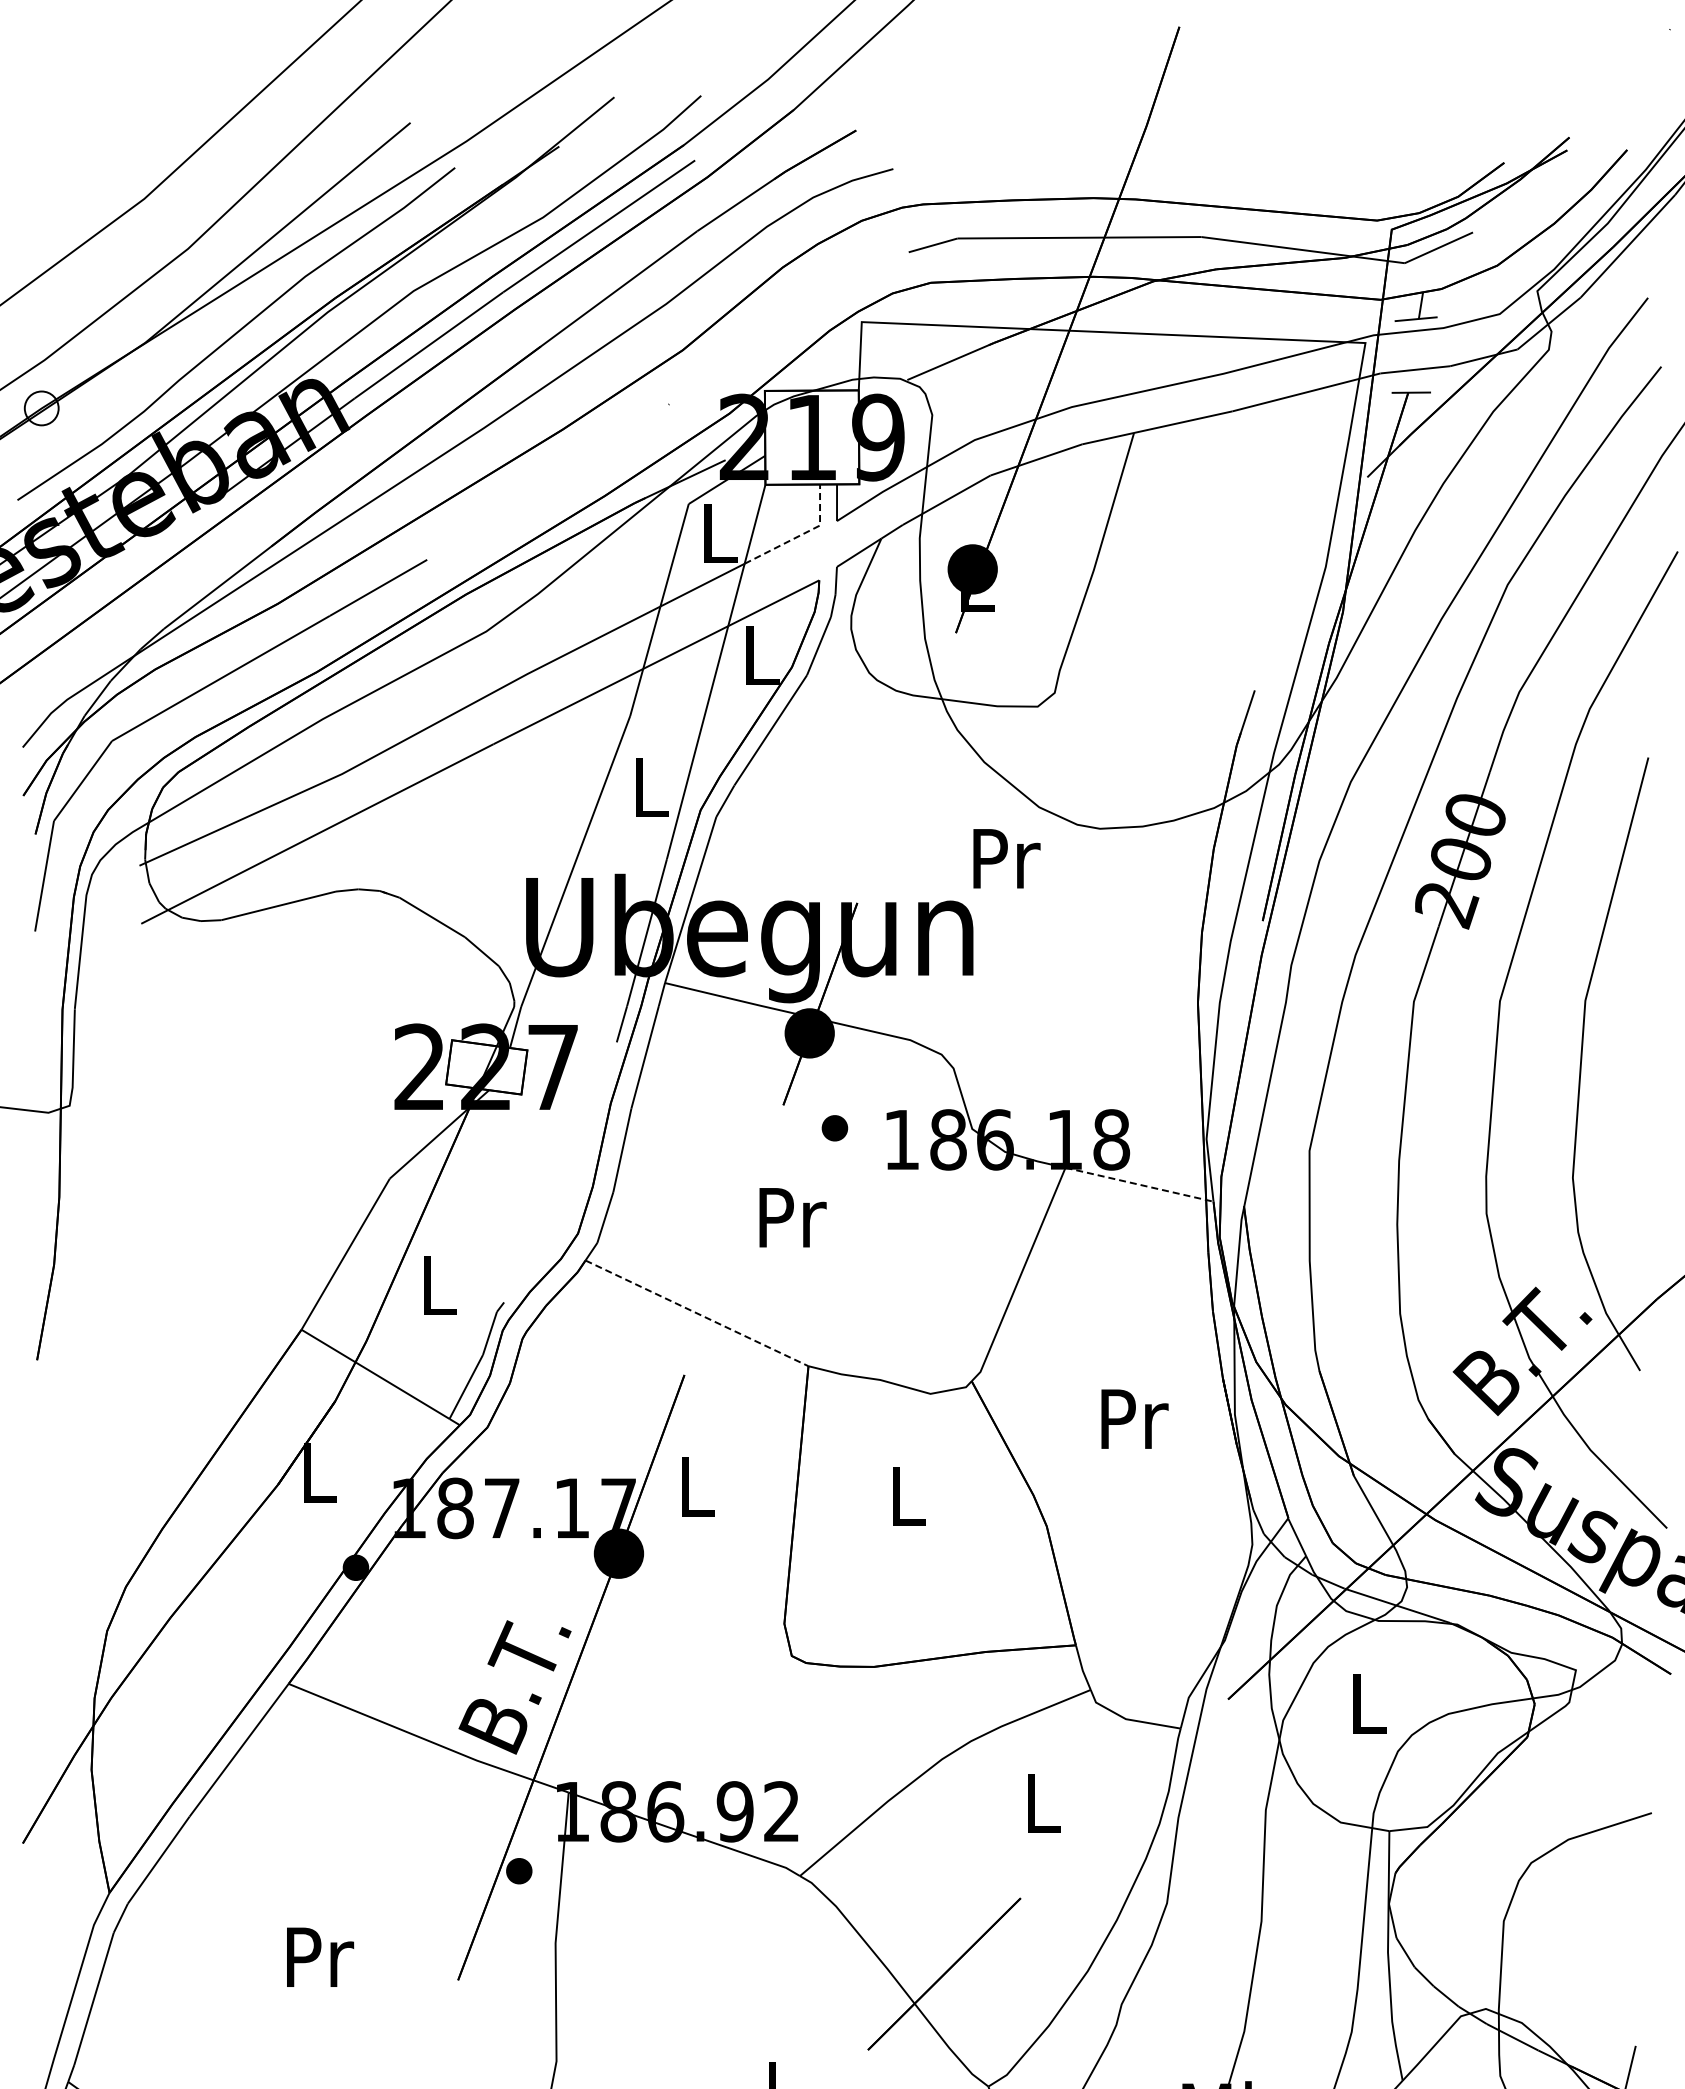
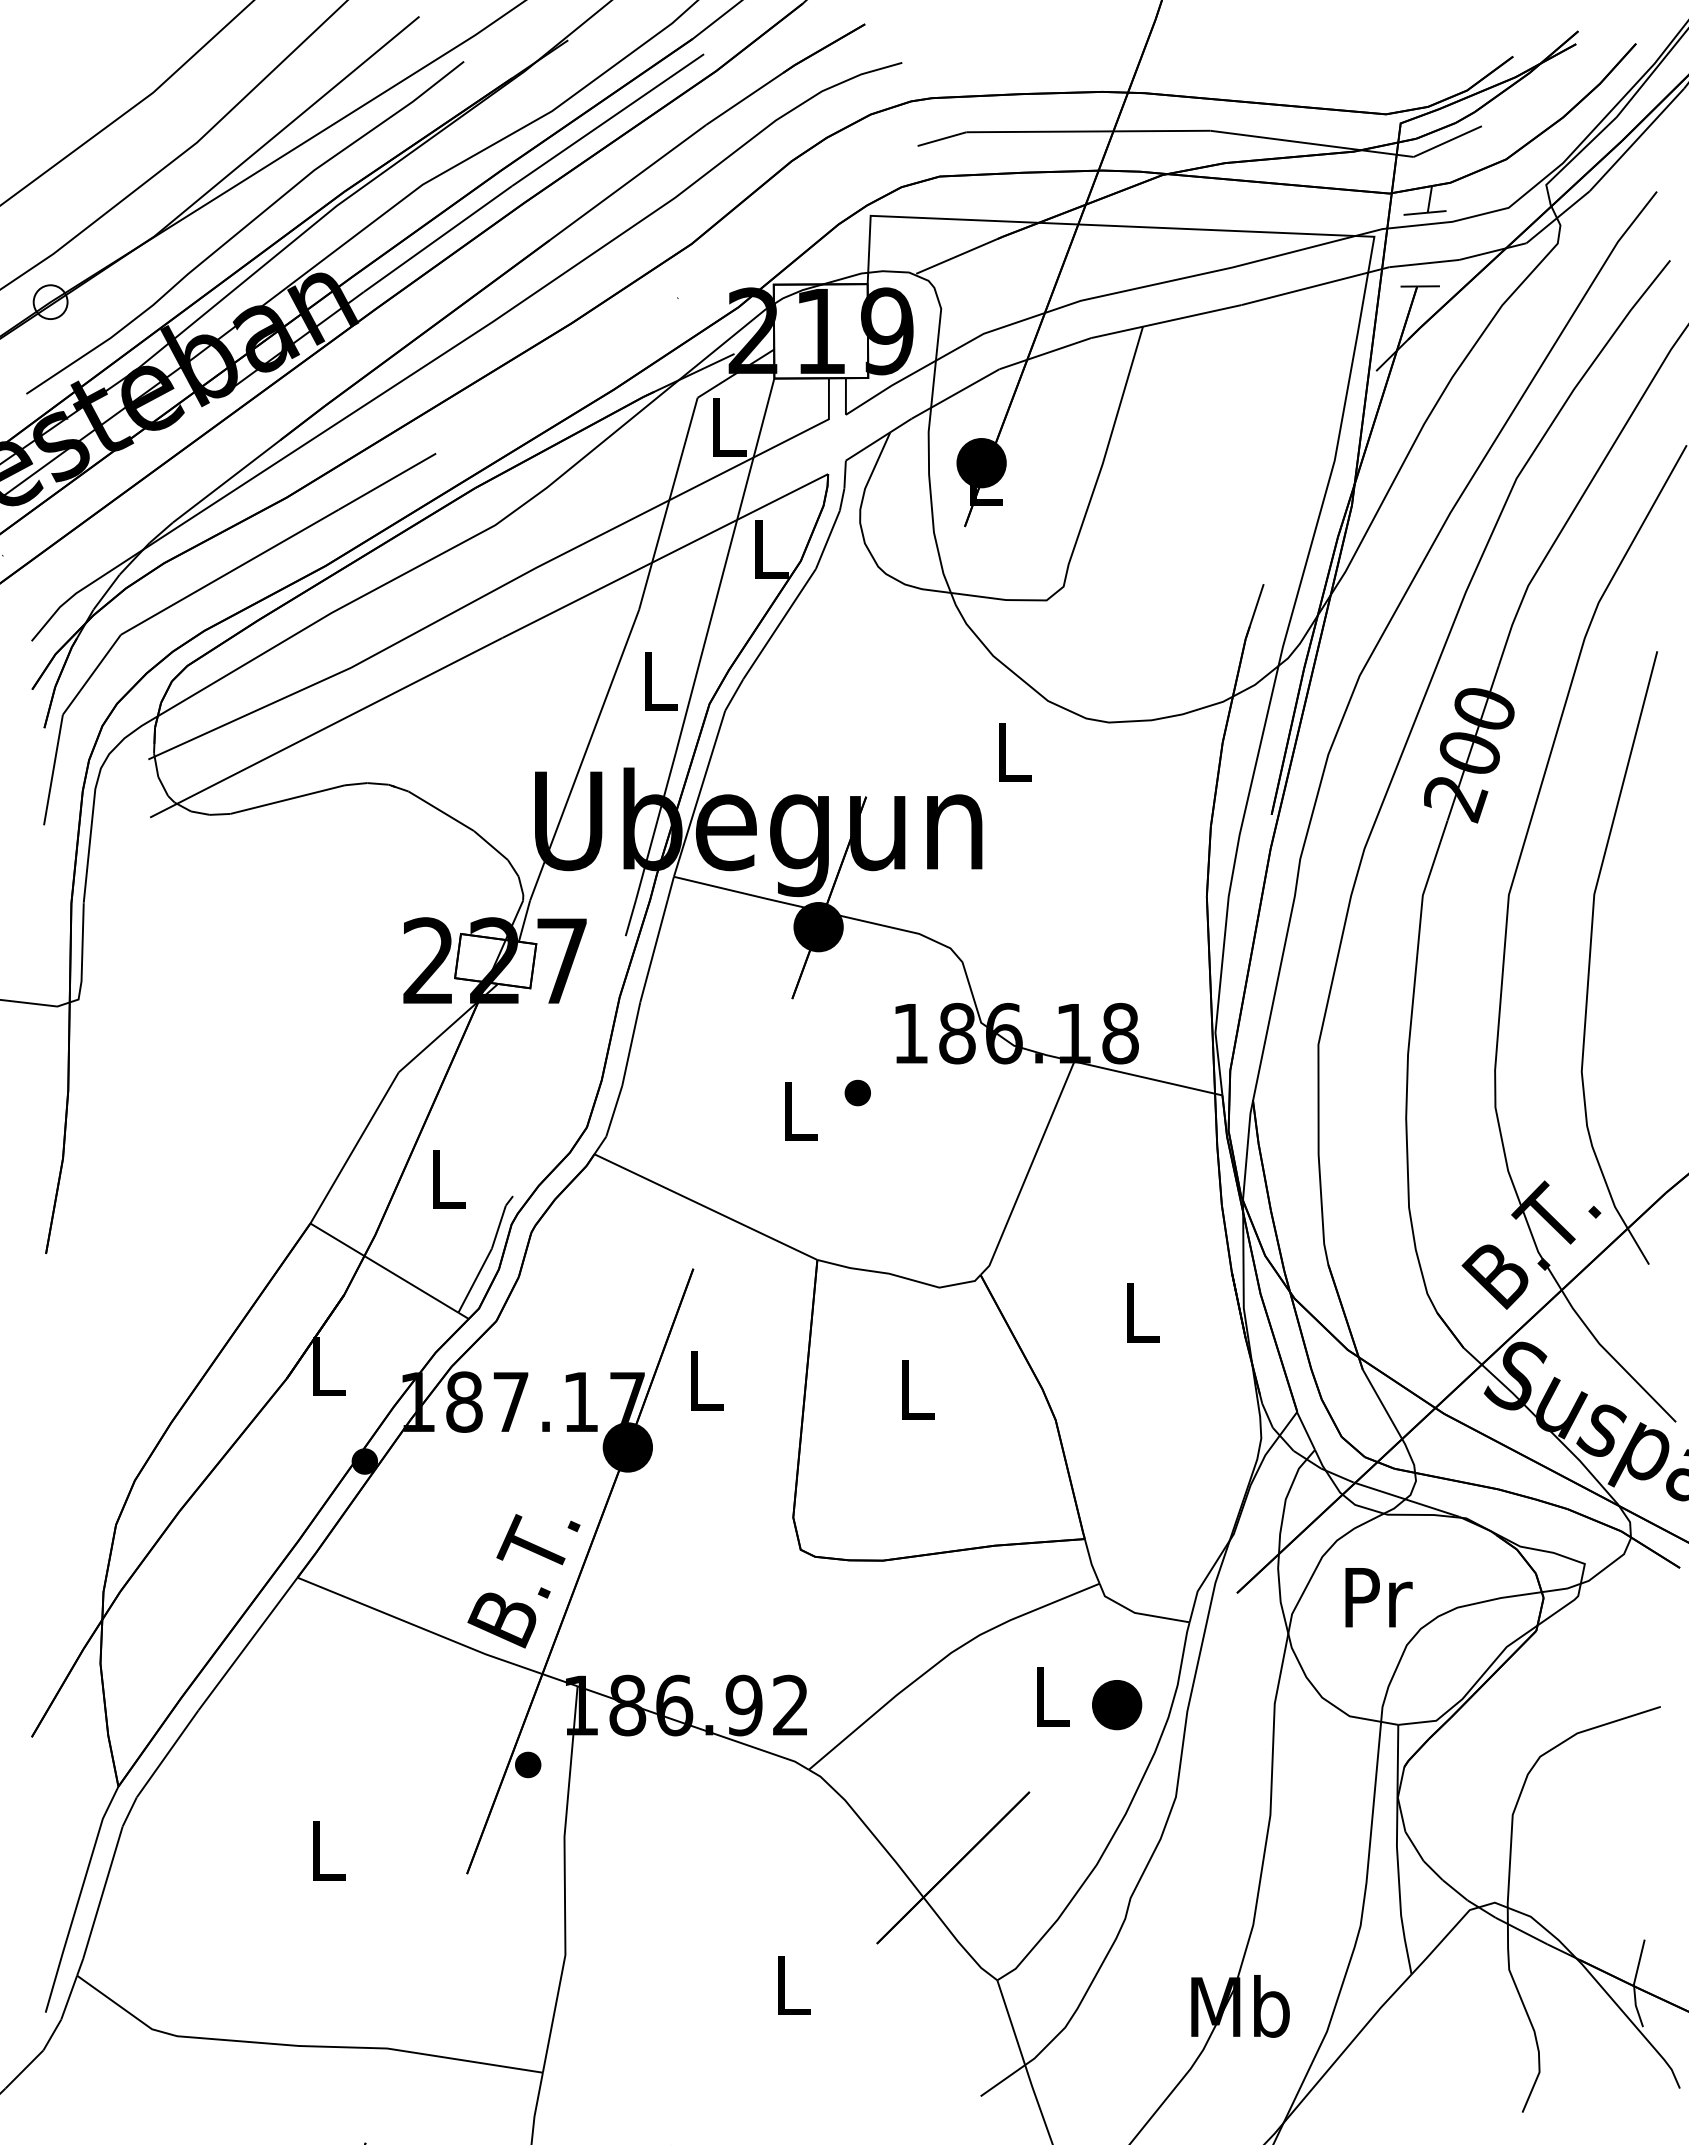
line: (801, 534) -> (810, 428), dashed -> solid
text: (1006, 858) -> (1015, 752), Pr -> L
part: (834, 1127) -> (857, 1092), moved
line: (1139, 1184) -> (1148, 1078), dashed -> solid
text: (792, 1217) -> (801, 1111), Pr -> L
line: (697, 1313) -> (706, 1207), dashed -> solid
text: (1134, 1418) -> (1143, 1312), Pr -> L
text: (1369, 1703) -> (1378, 1597), L -> Pr
part: (1108, 1811) -> (1117, 1705), added
text: (319, 1956) -> (328, 1850), Pr -> L

